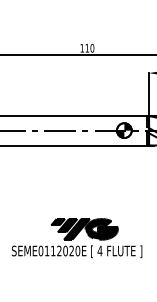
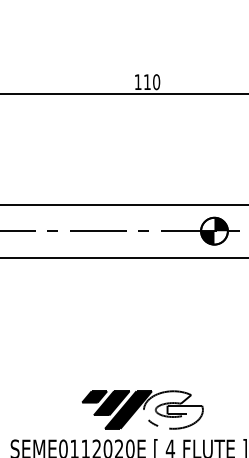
fill: (101, 229) -> (173, 410), removed

